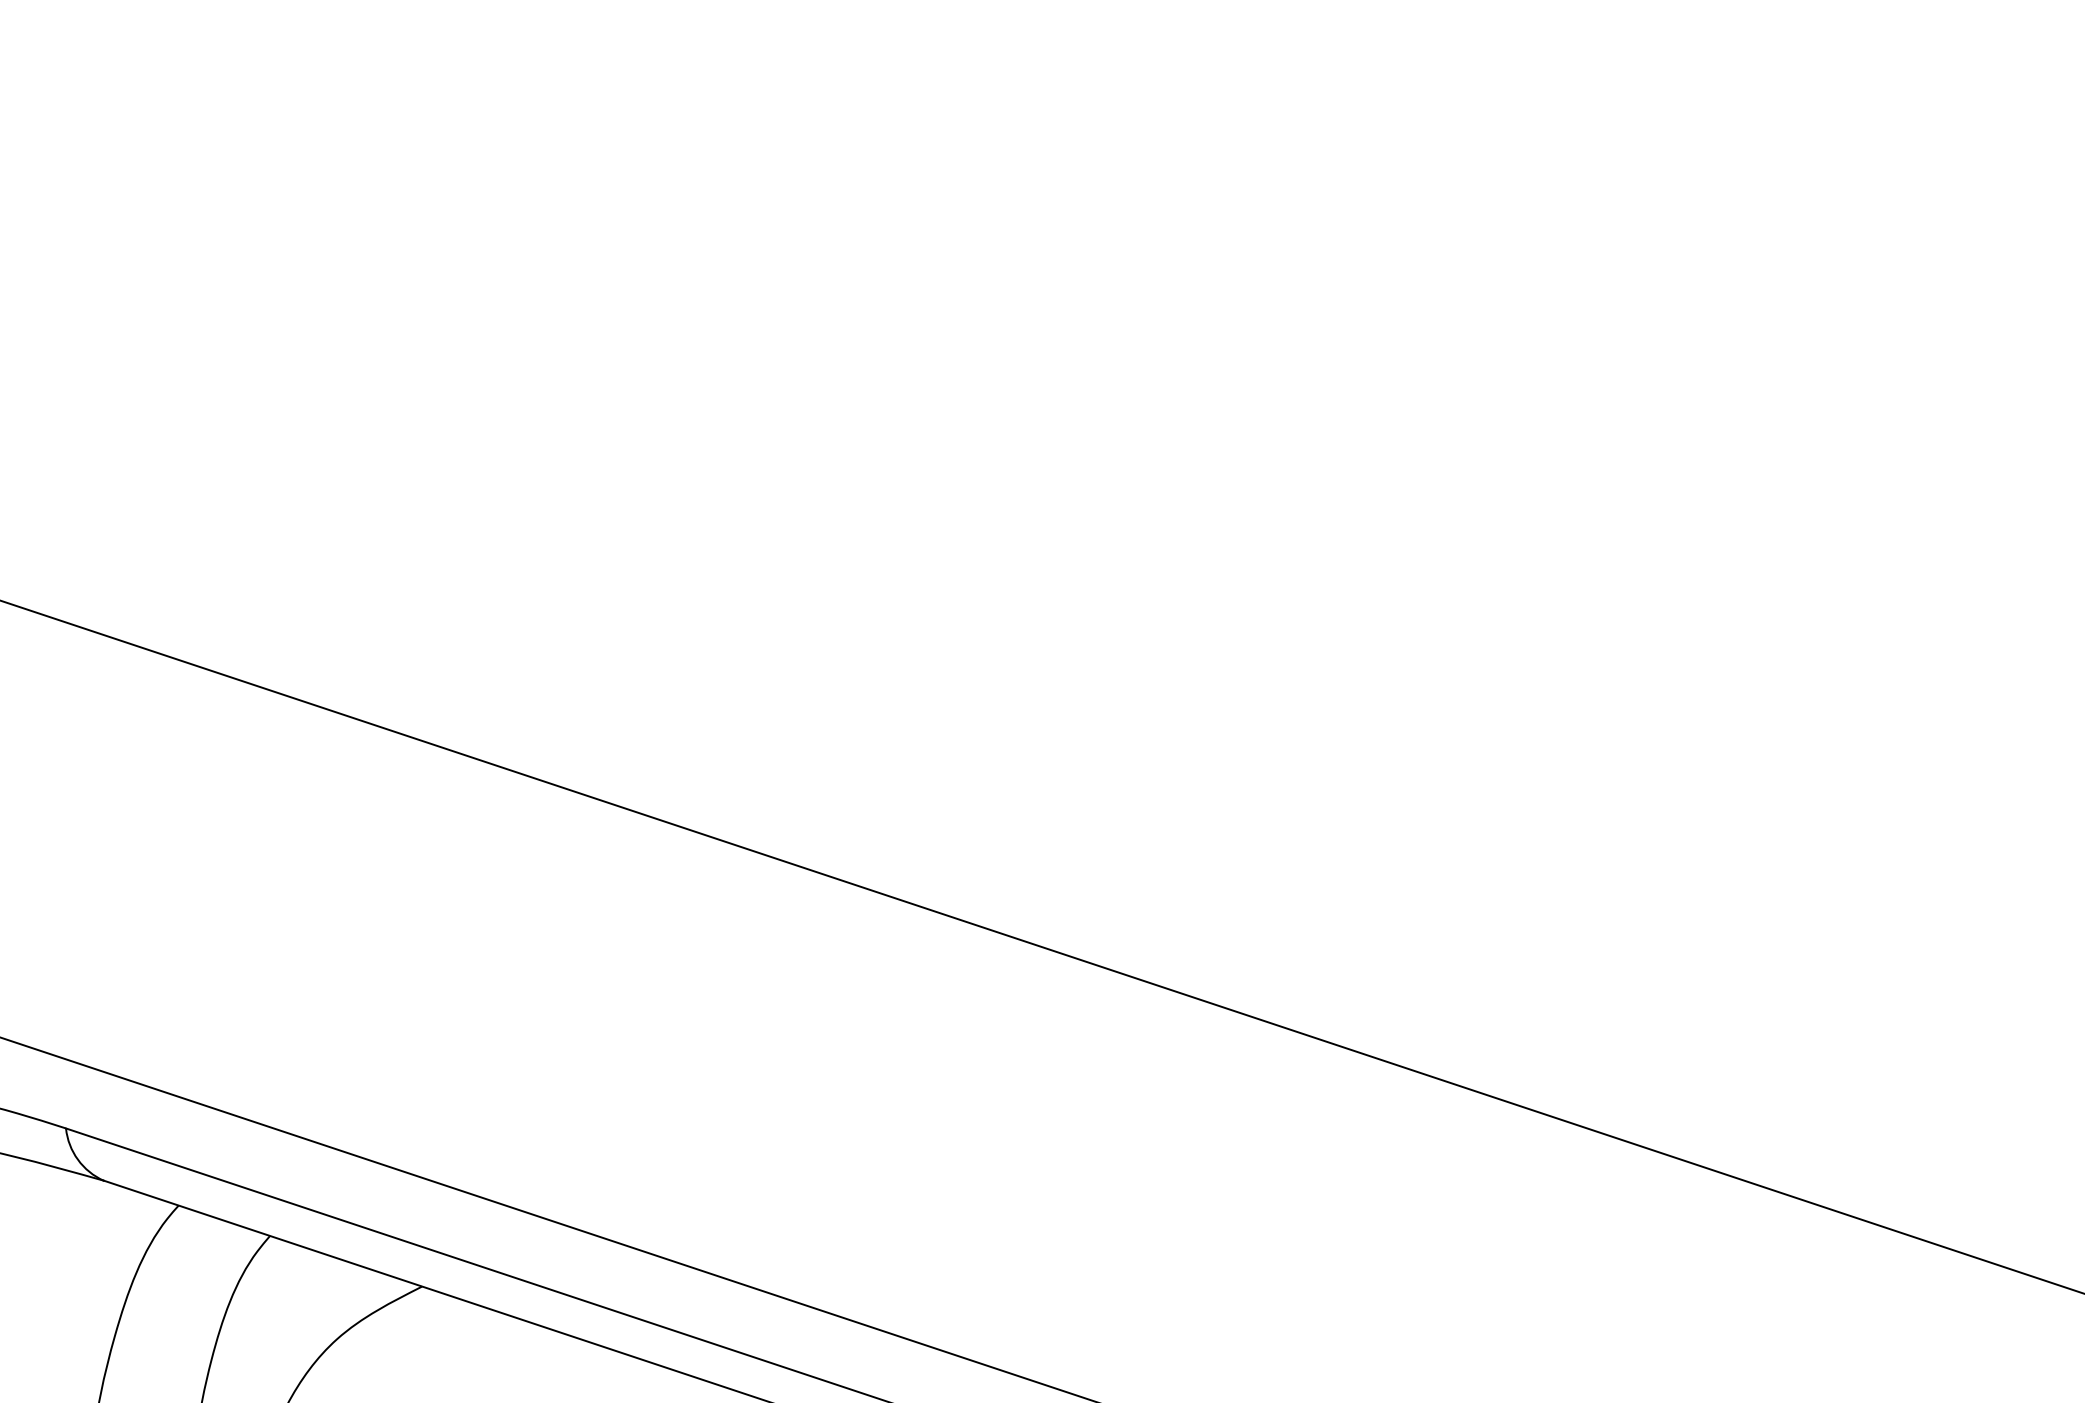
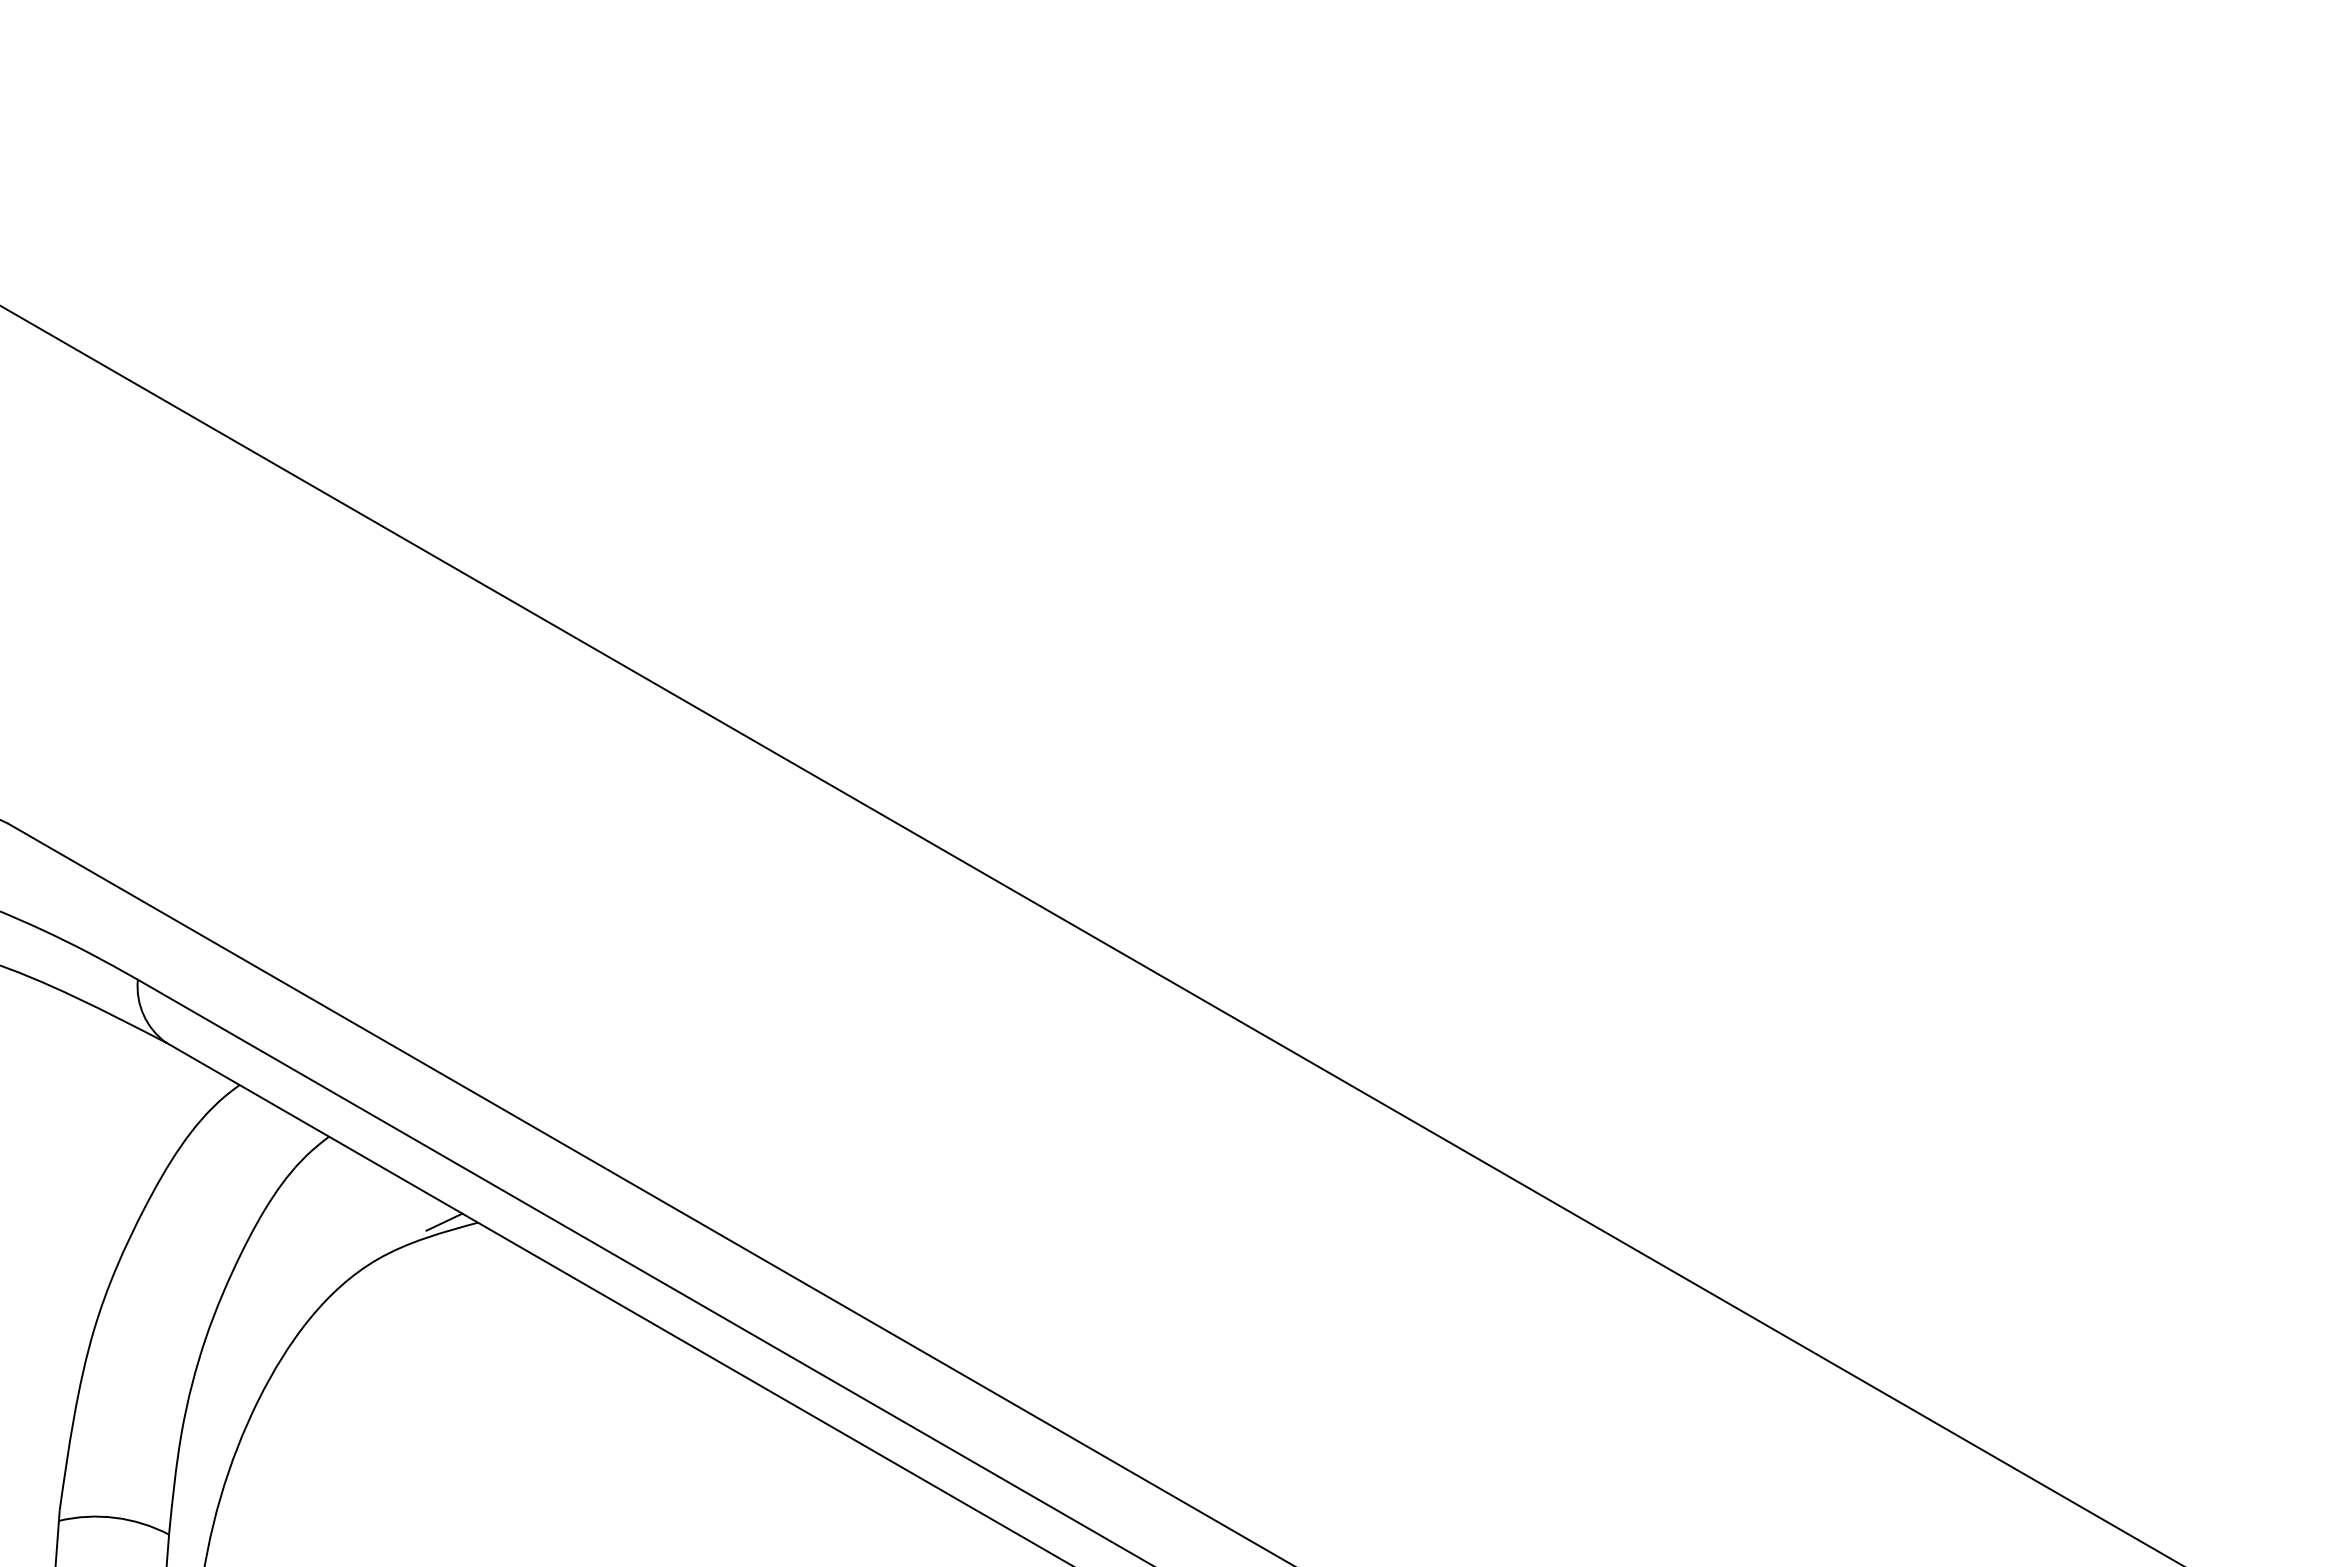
line: (391, 1291) -> (444, 1221), added

